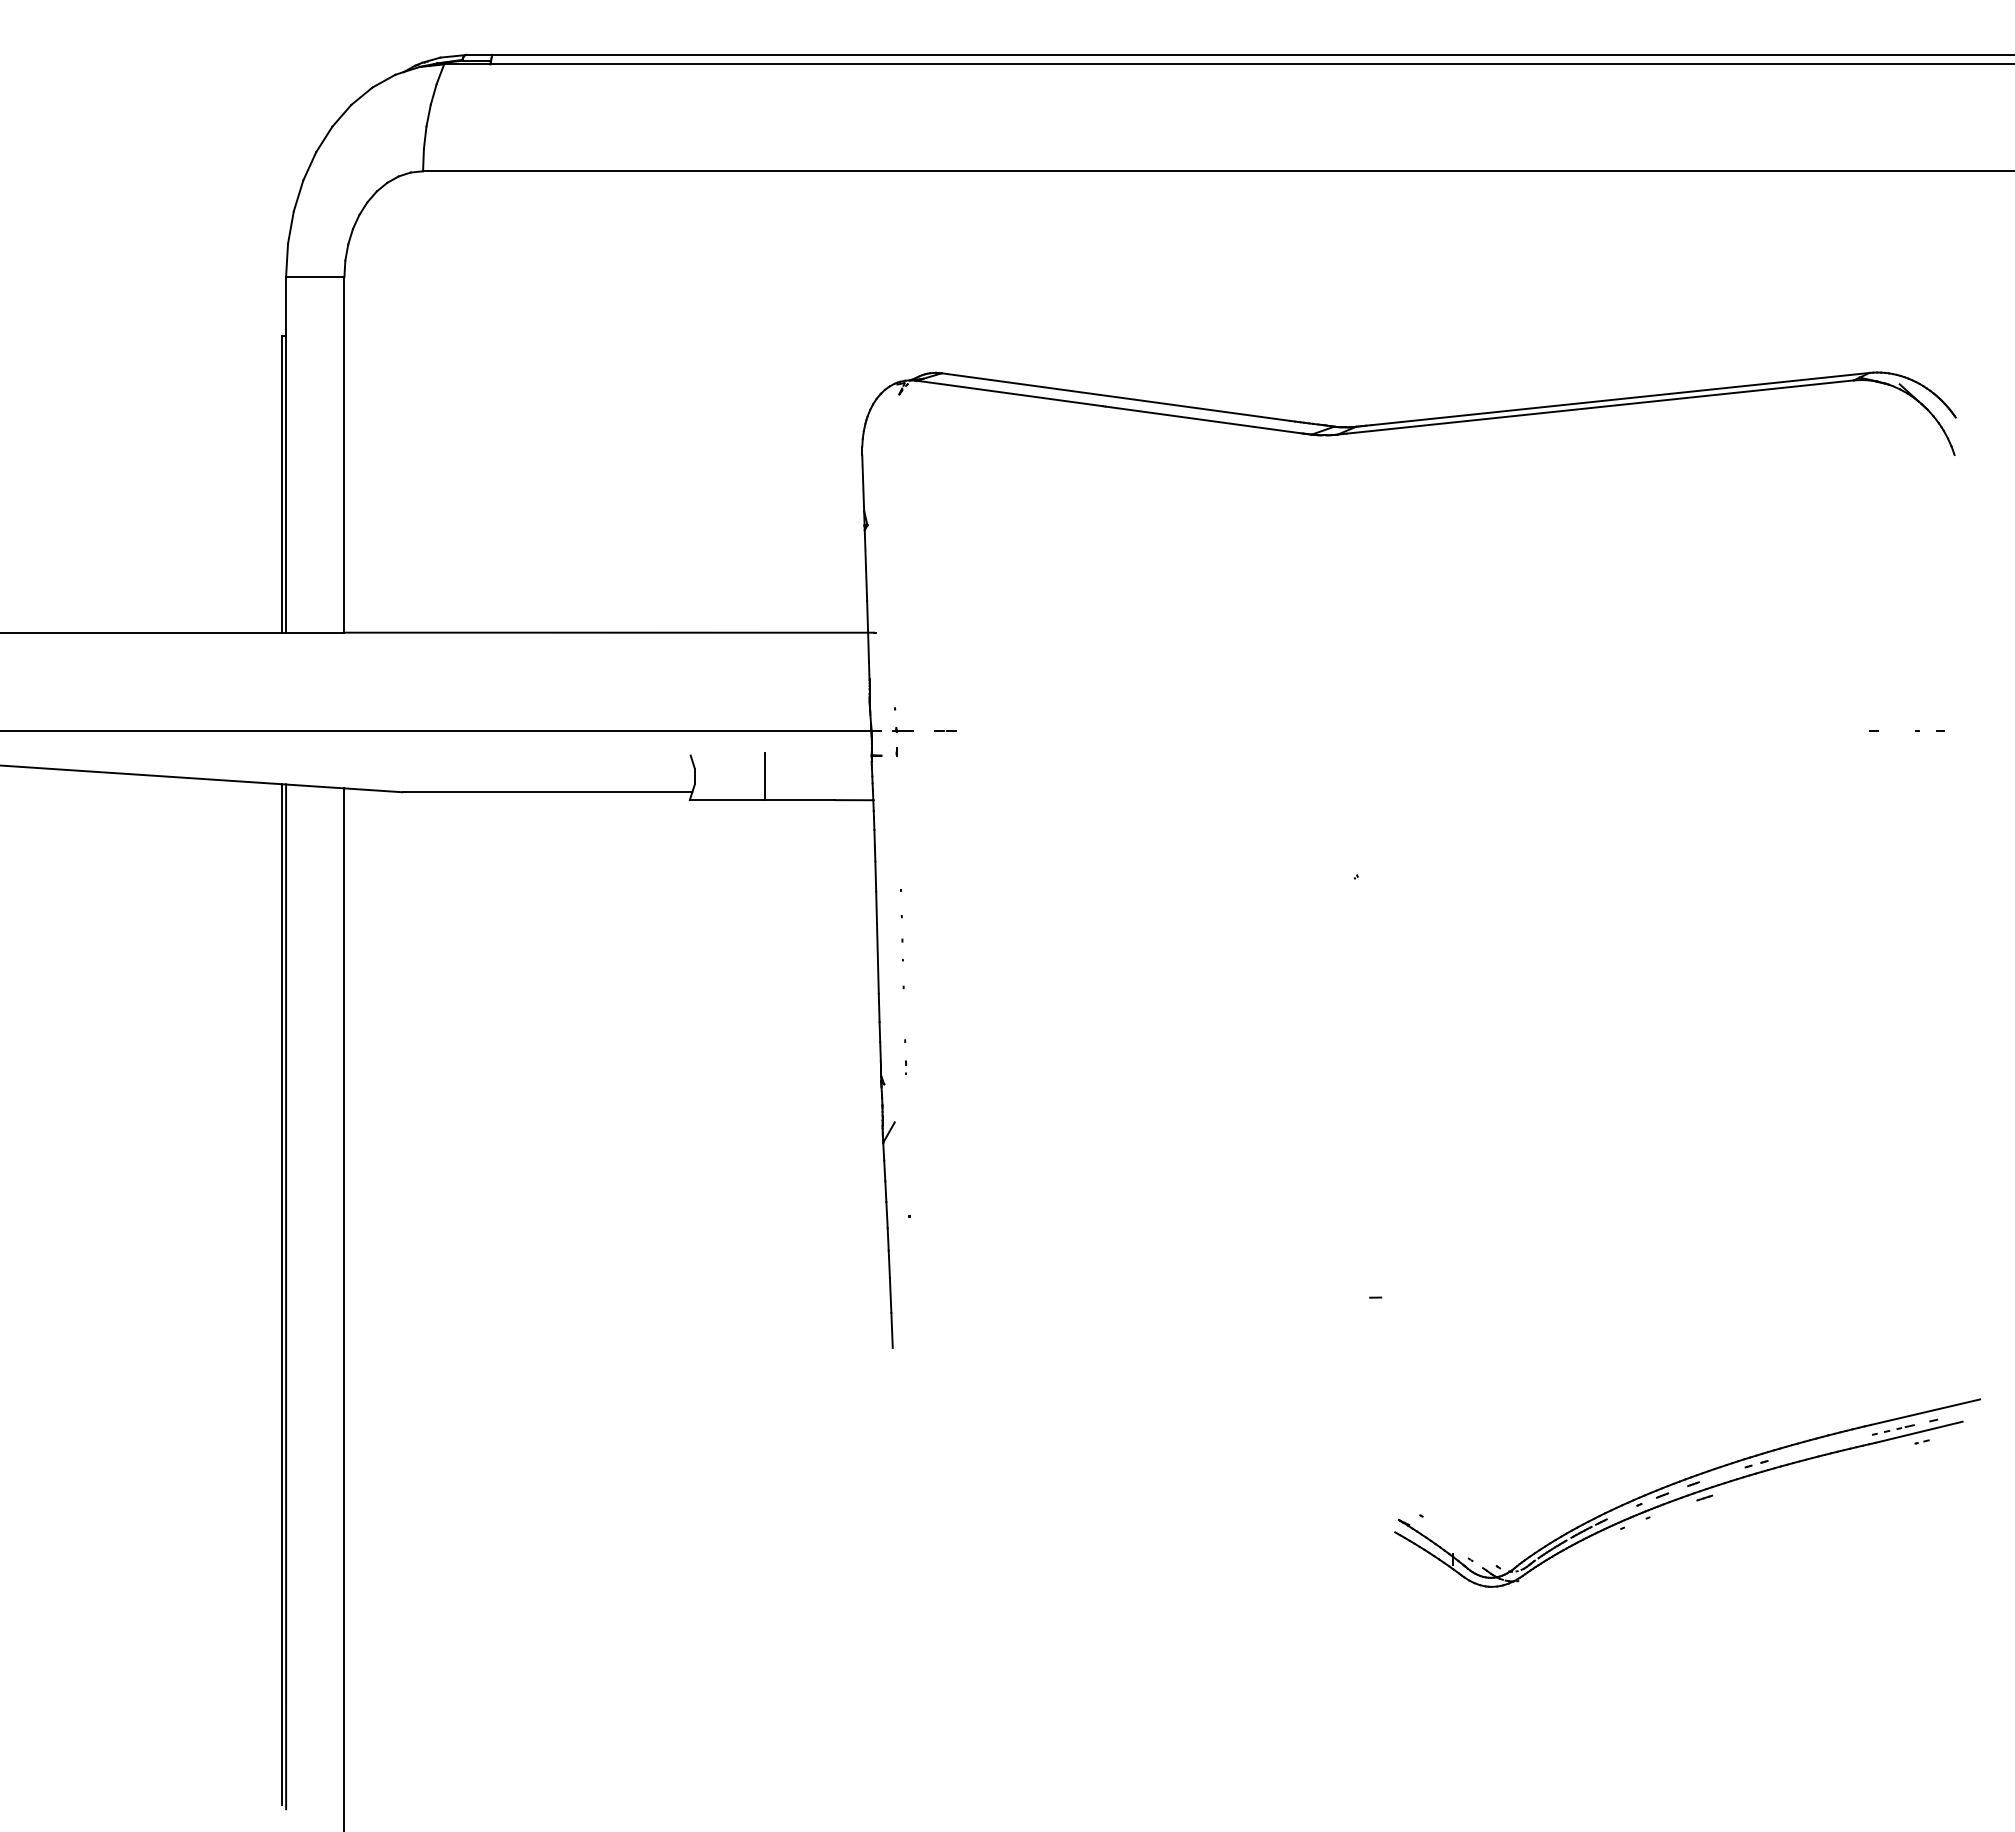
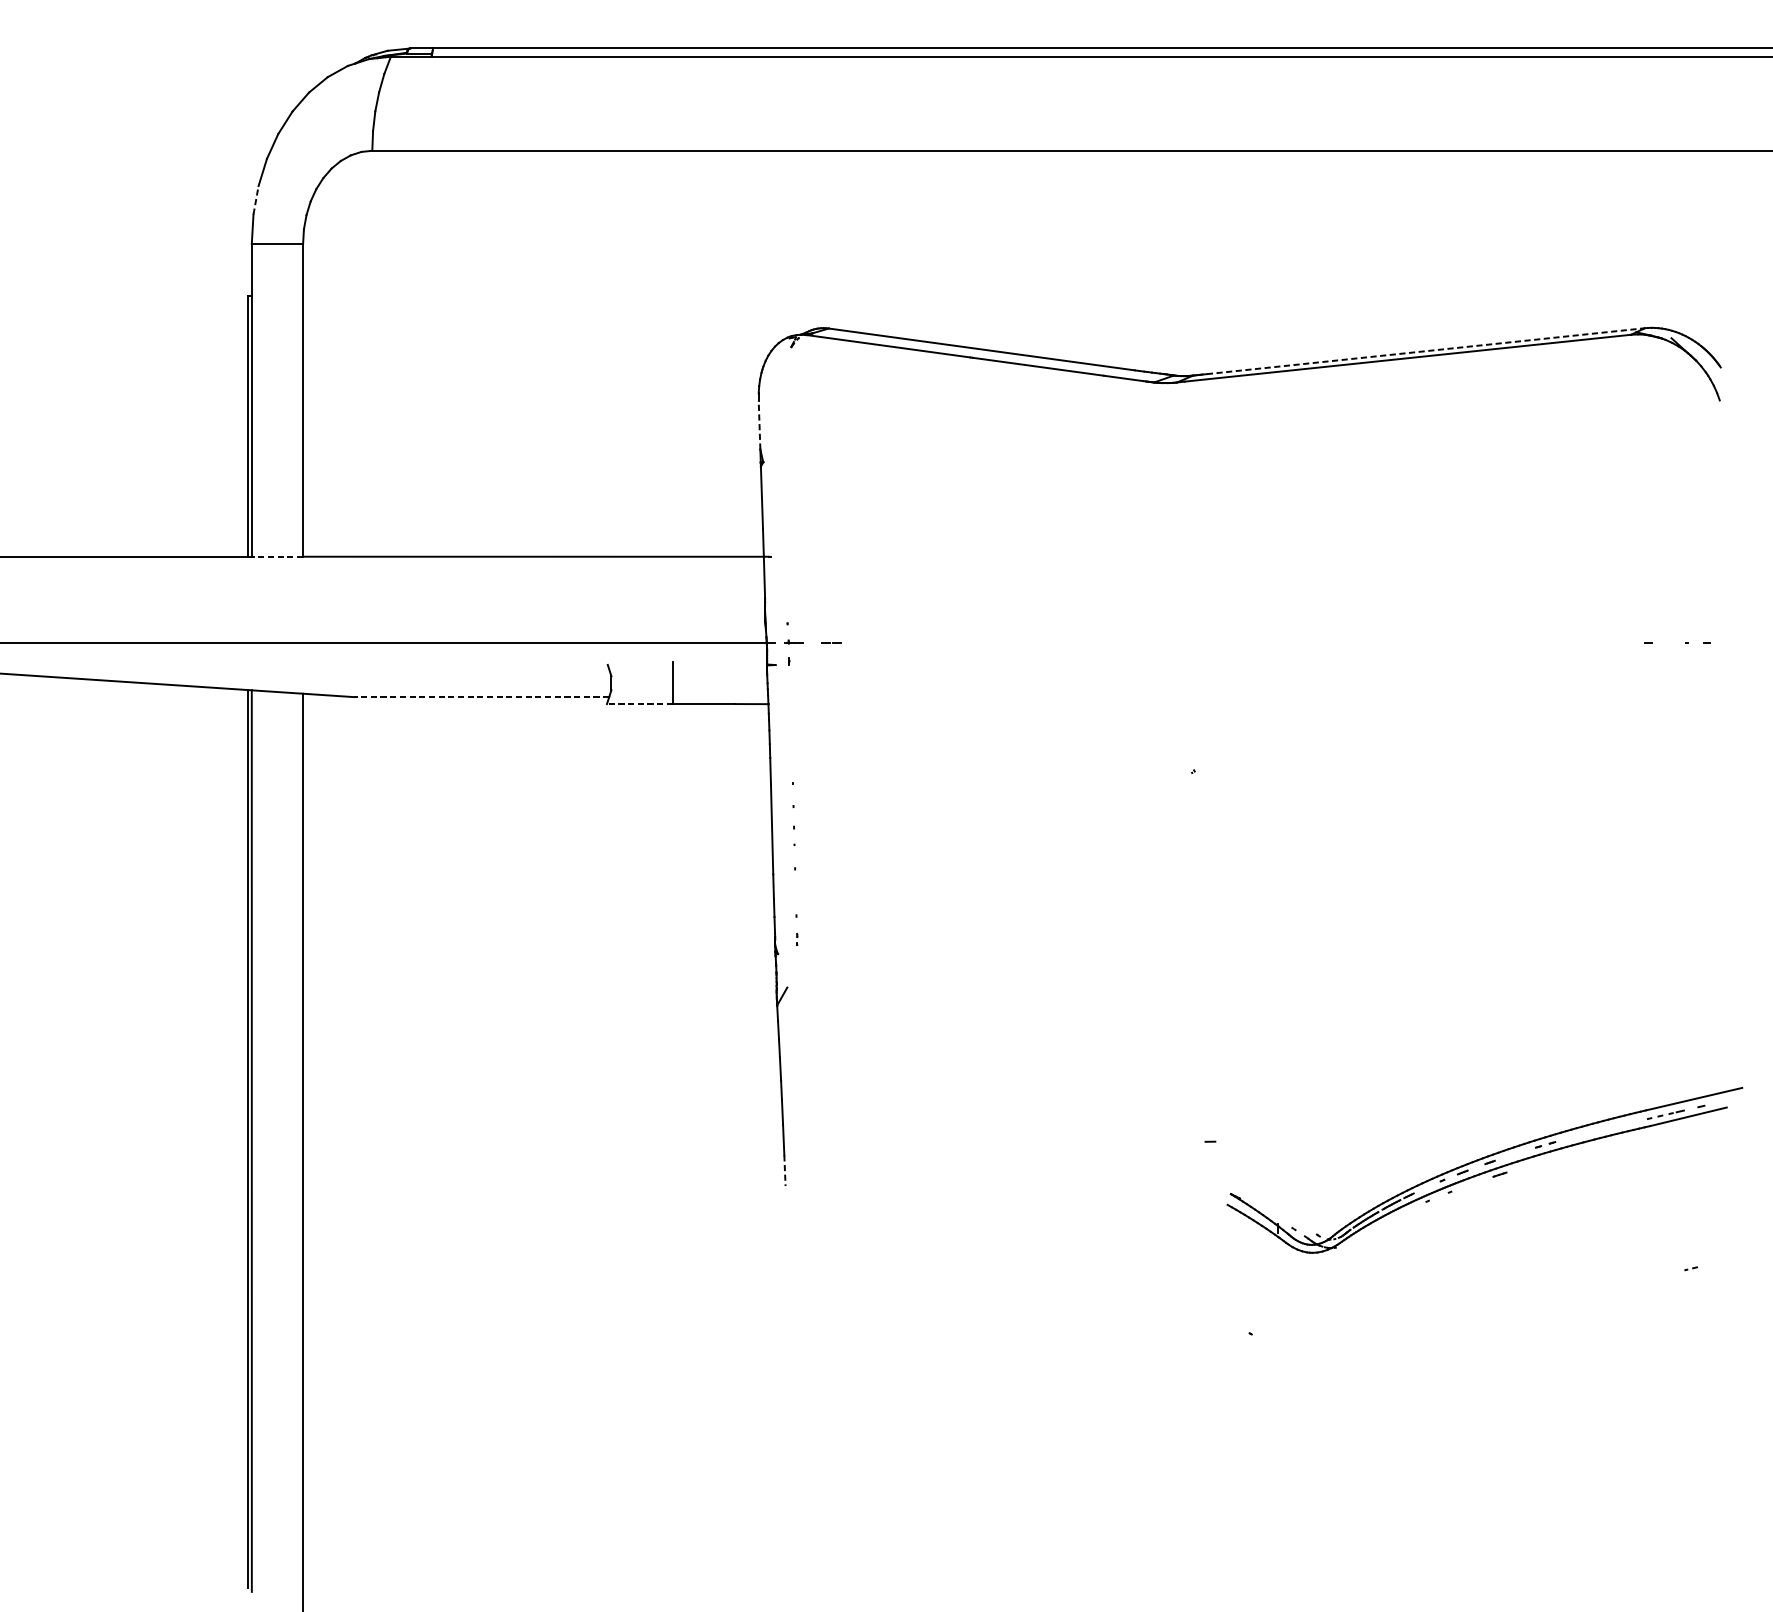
line: (291, 227) -> (256, 200), solid -> dashed
line: (1621, 399) -> (1426, 351), solid -> dashed
line: (863, 483) -> (759, 425), solid -> dashed
line: (314, 632) -> (276, 556), solid -> dashed
line: (547, 792) -> (481, 697), solid -> dashed
line: (726, 800) -> (639, 704), solid -> dashed
line: (892, 1331) -> (785, 1171), solid -> dashed
part: (1687, 1492) -> (1484, 1169), moved

